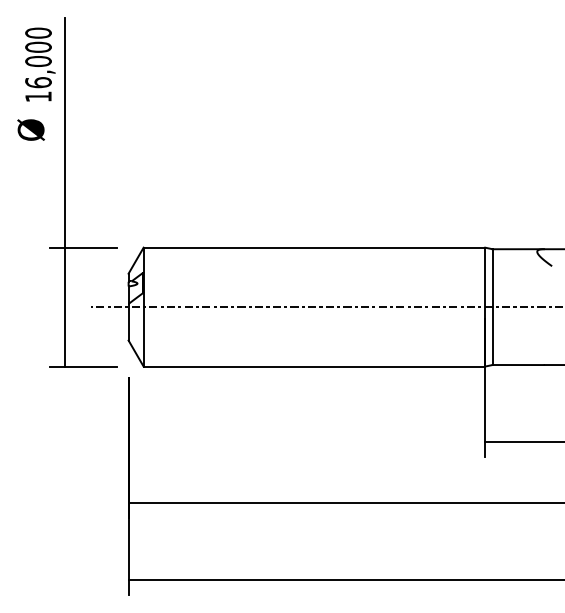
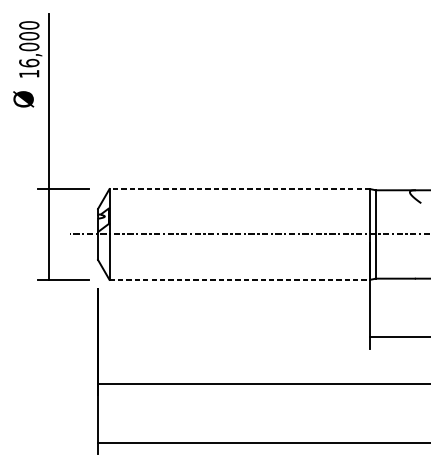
line: (314, 247) -> (239, 188), solid -> dashed
line: (314, 366) -> (239, 279), solid -> dashed

